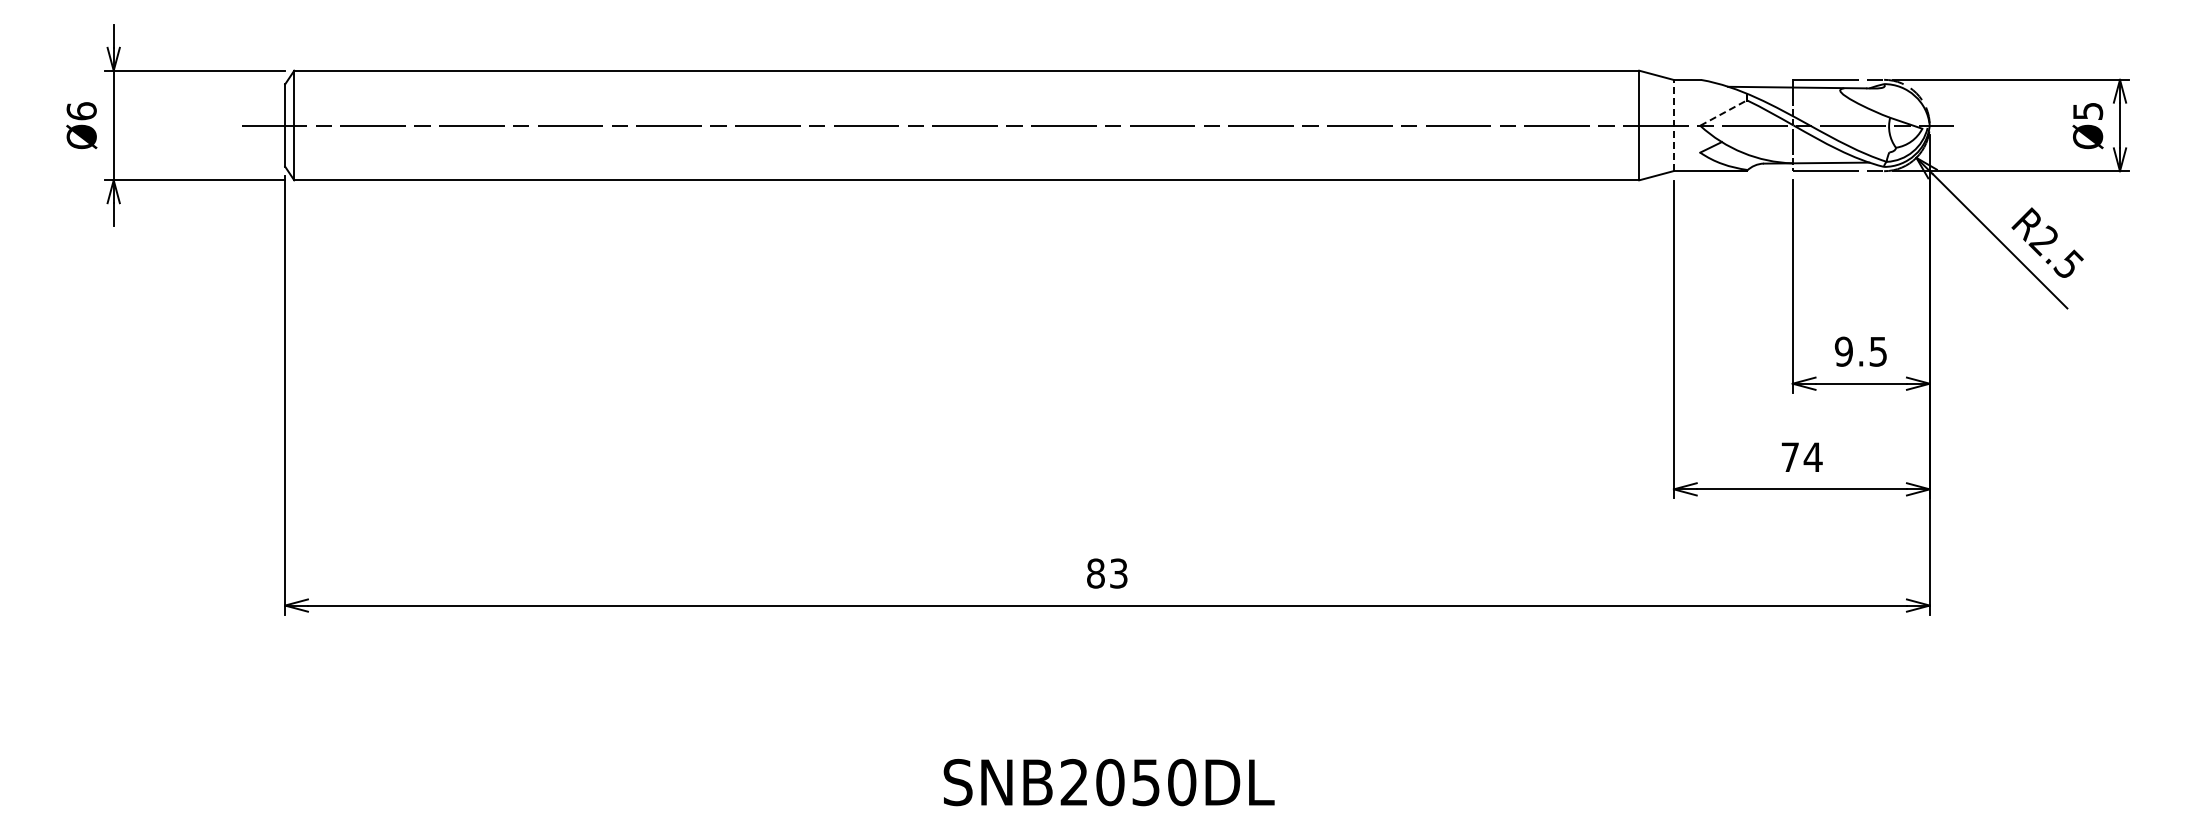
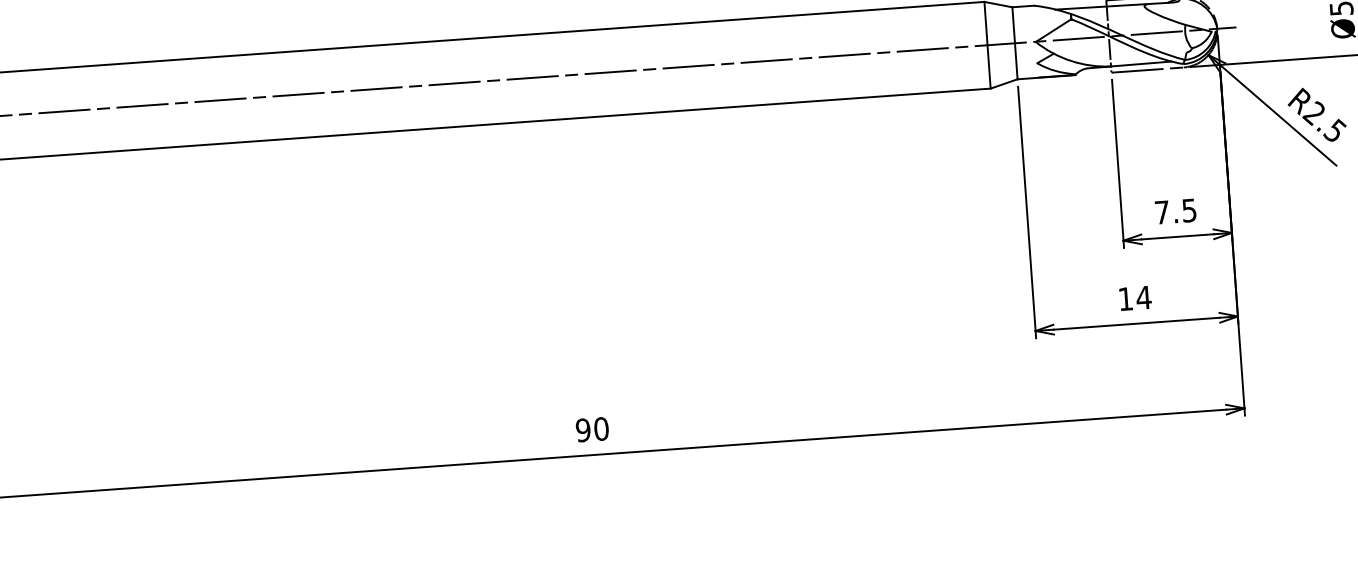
line: (1723, 113) -> (1053, 30), dashed -> solid
line: (1673, 125) -> (1014, 43), dashed -> solid
text: (1843, 351) -> (1161, 212), 9.5 -> 7.5
text: (1789, 456) -> (1125, 298), 74 -> 14
text: (1106, 573) -> (591, 429), 83 -> 90

